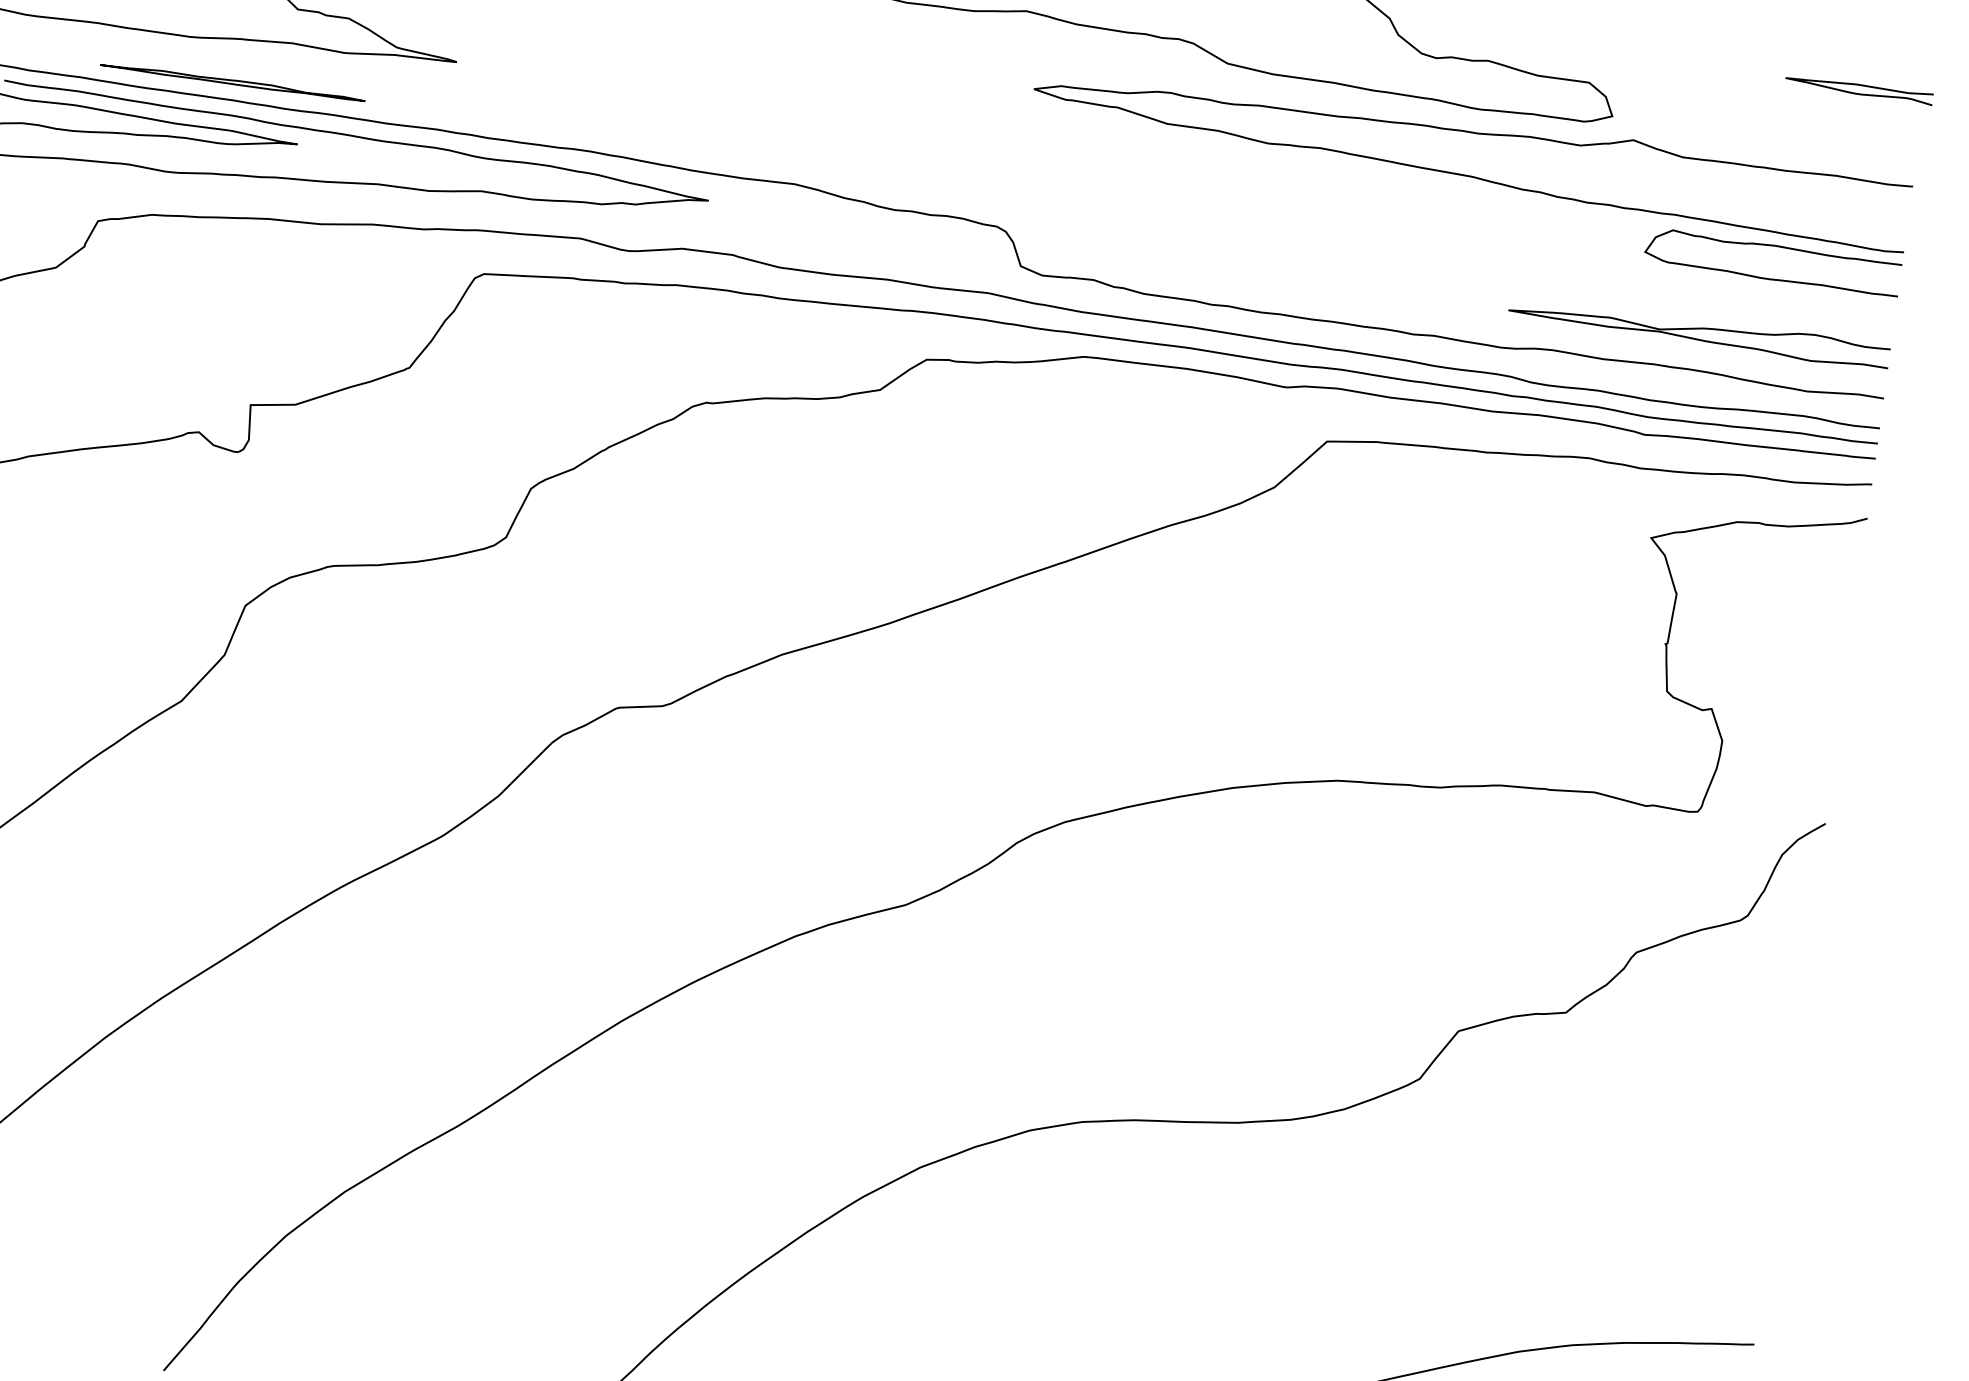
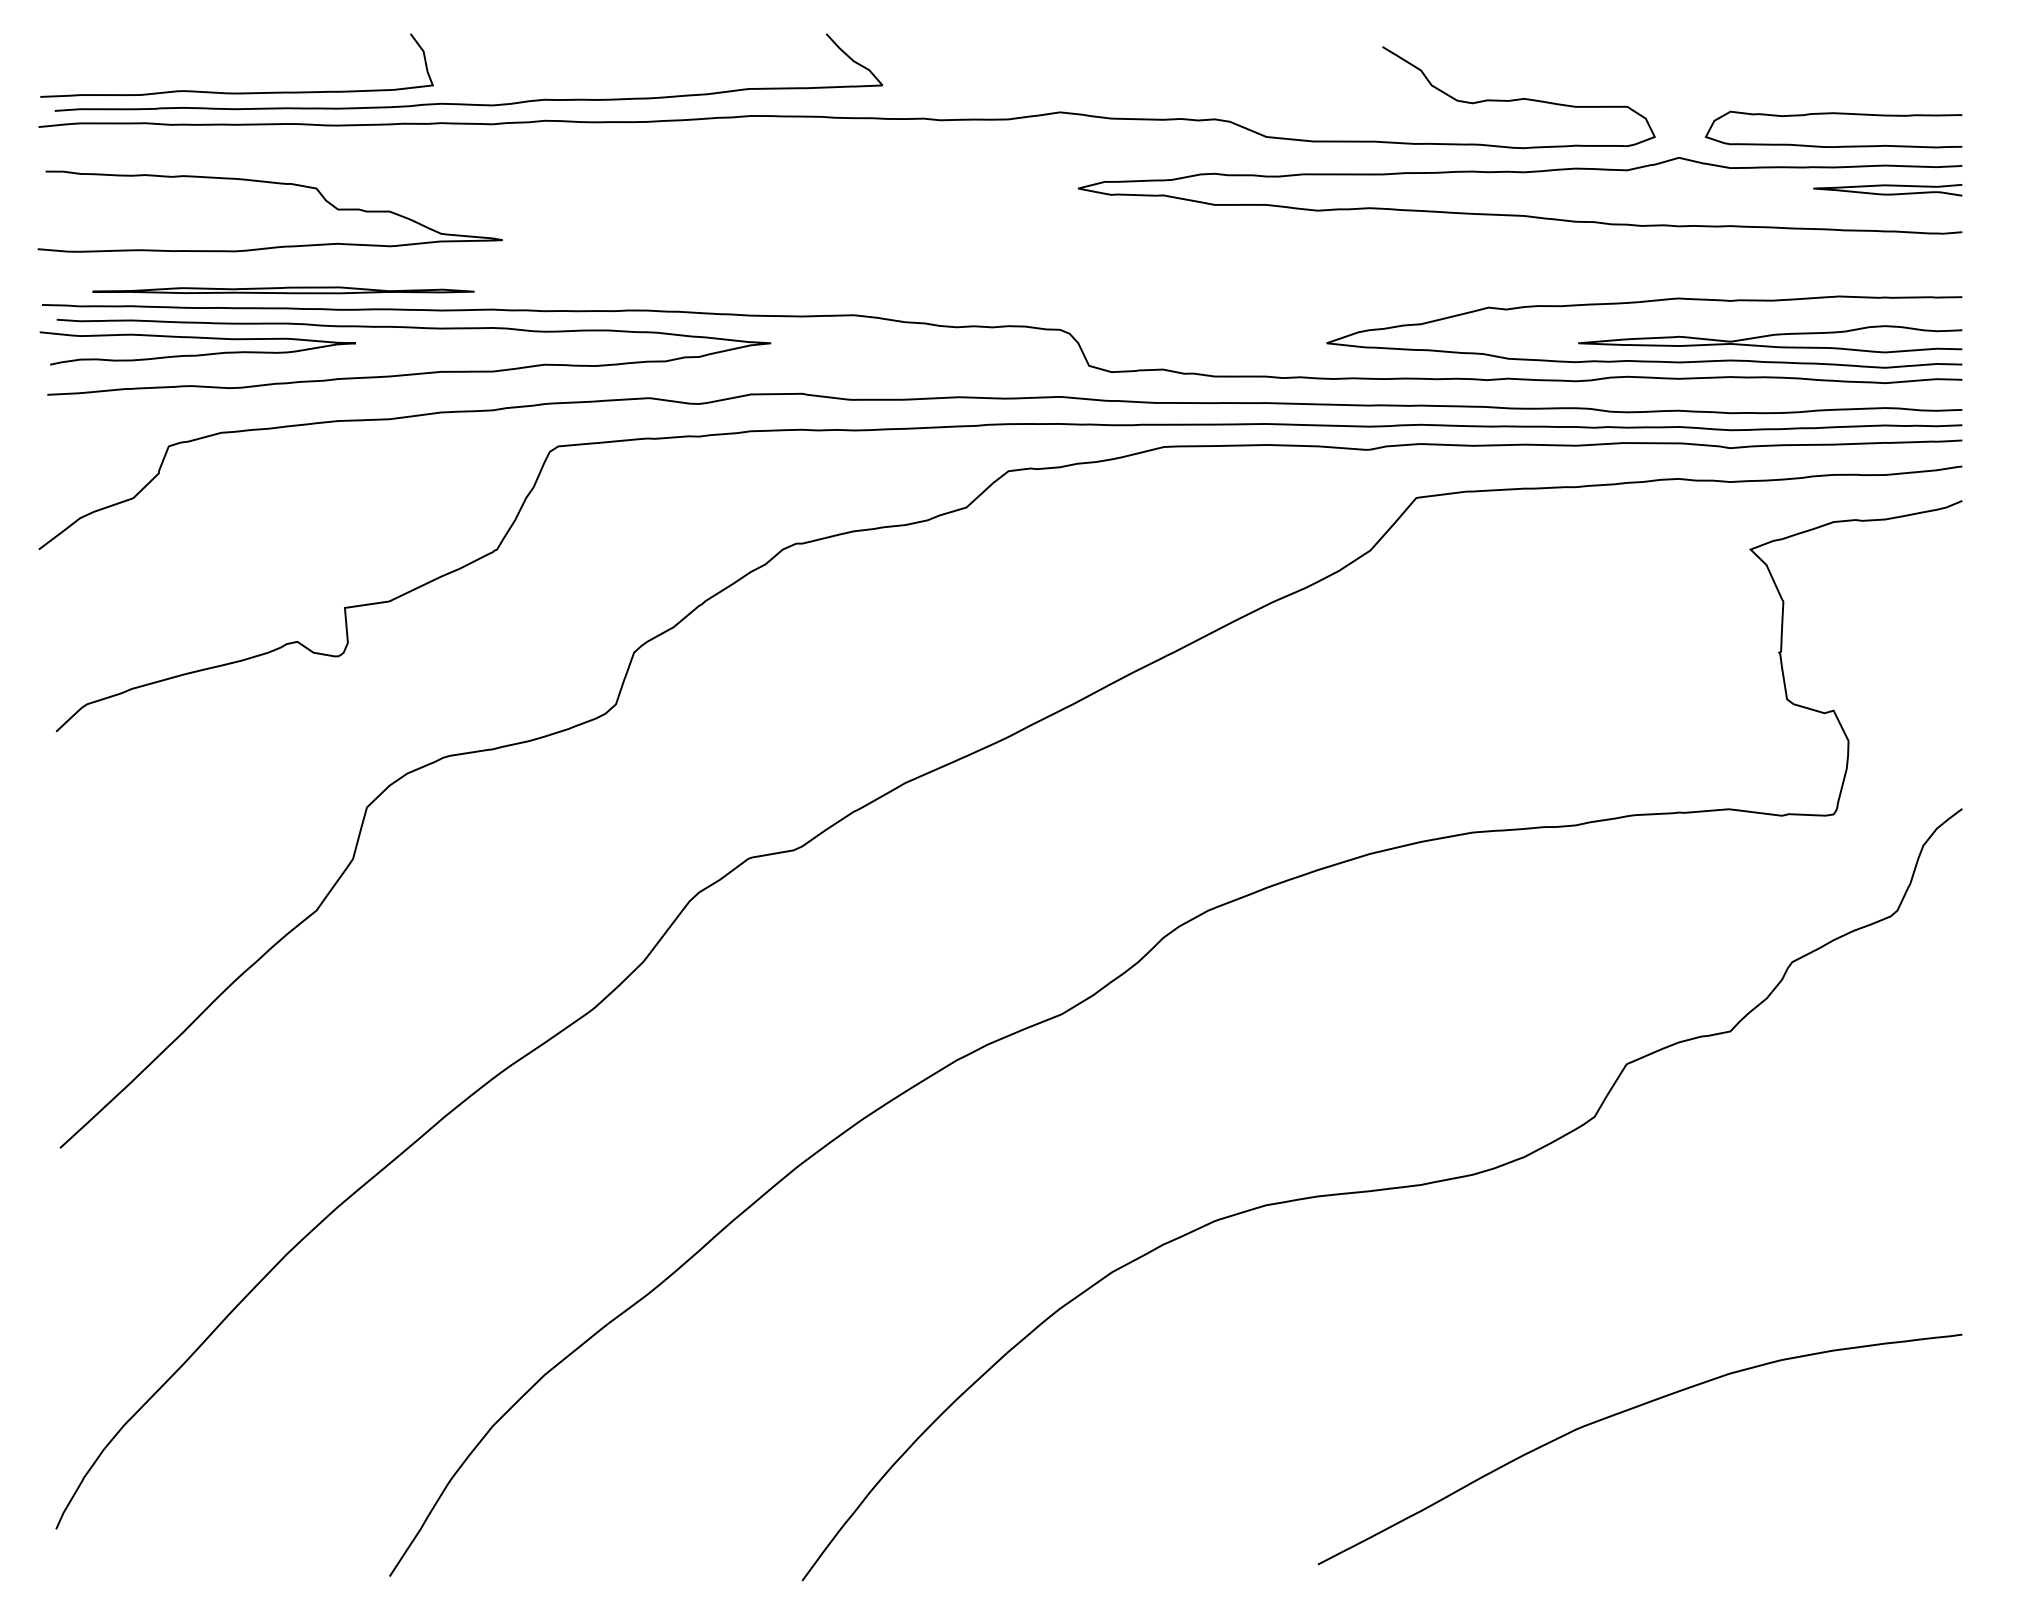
part: (232, 82) -> (283, 290), size x1.43
curve: (1858, 92) -> (1887, 193), moved
curve: (1774, 247) -> (1833, 114), moved
curve: (1573, 279) -> (1638, 303), added

